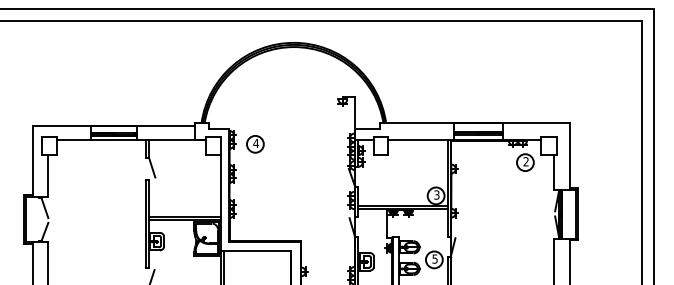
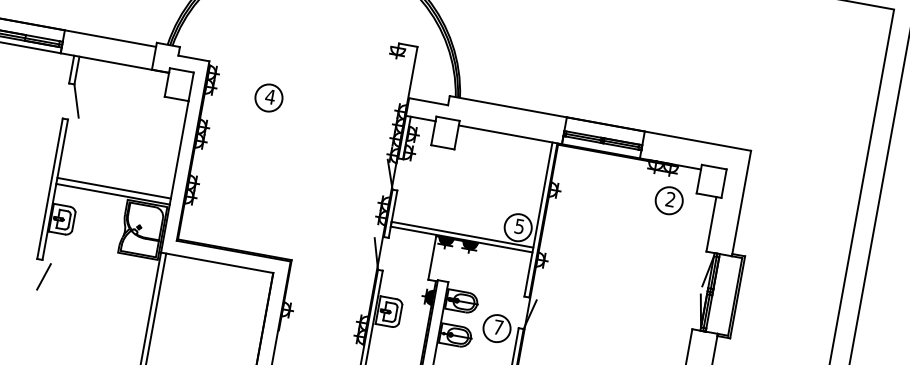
part: (255, 144) -> (269, 98), moved
text: (436, 194) -> (519, 225), 3 -> 5
text: (434, 258) -> (497, 326), 5 -> 7

